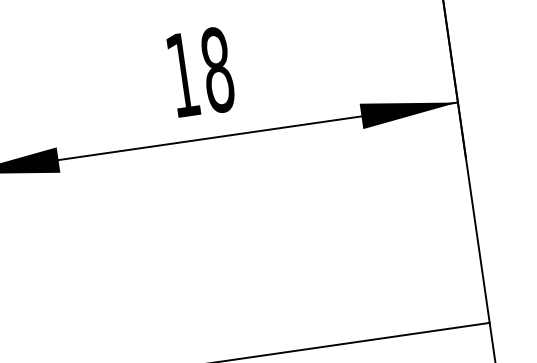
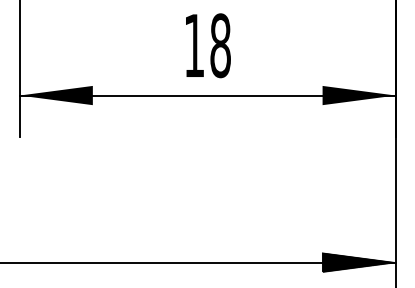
hatch: (440, 329) -> (358, 262), added

